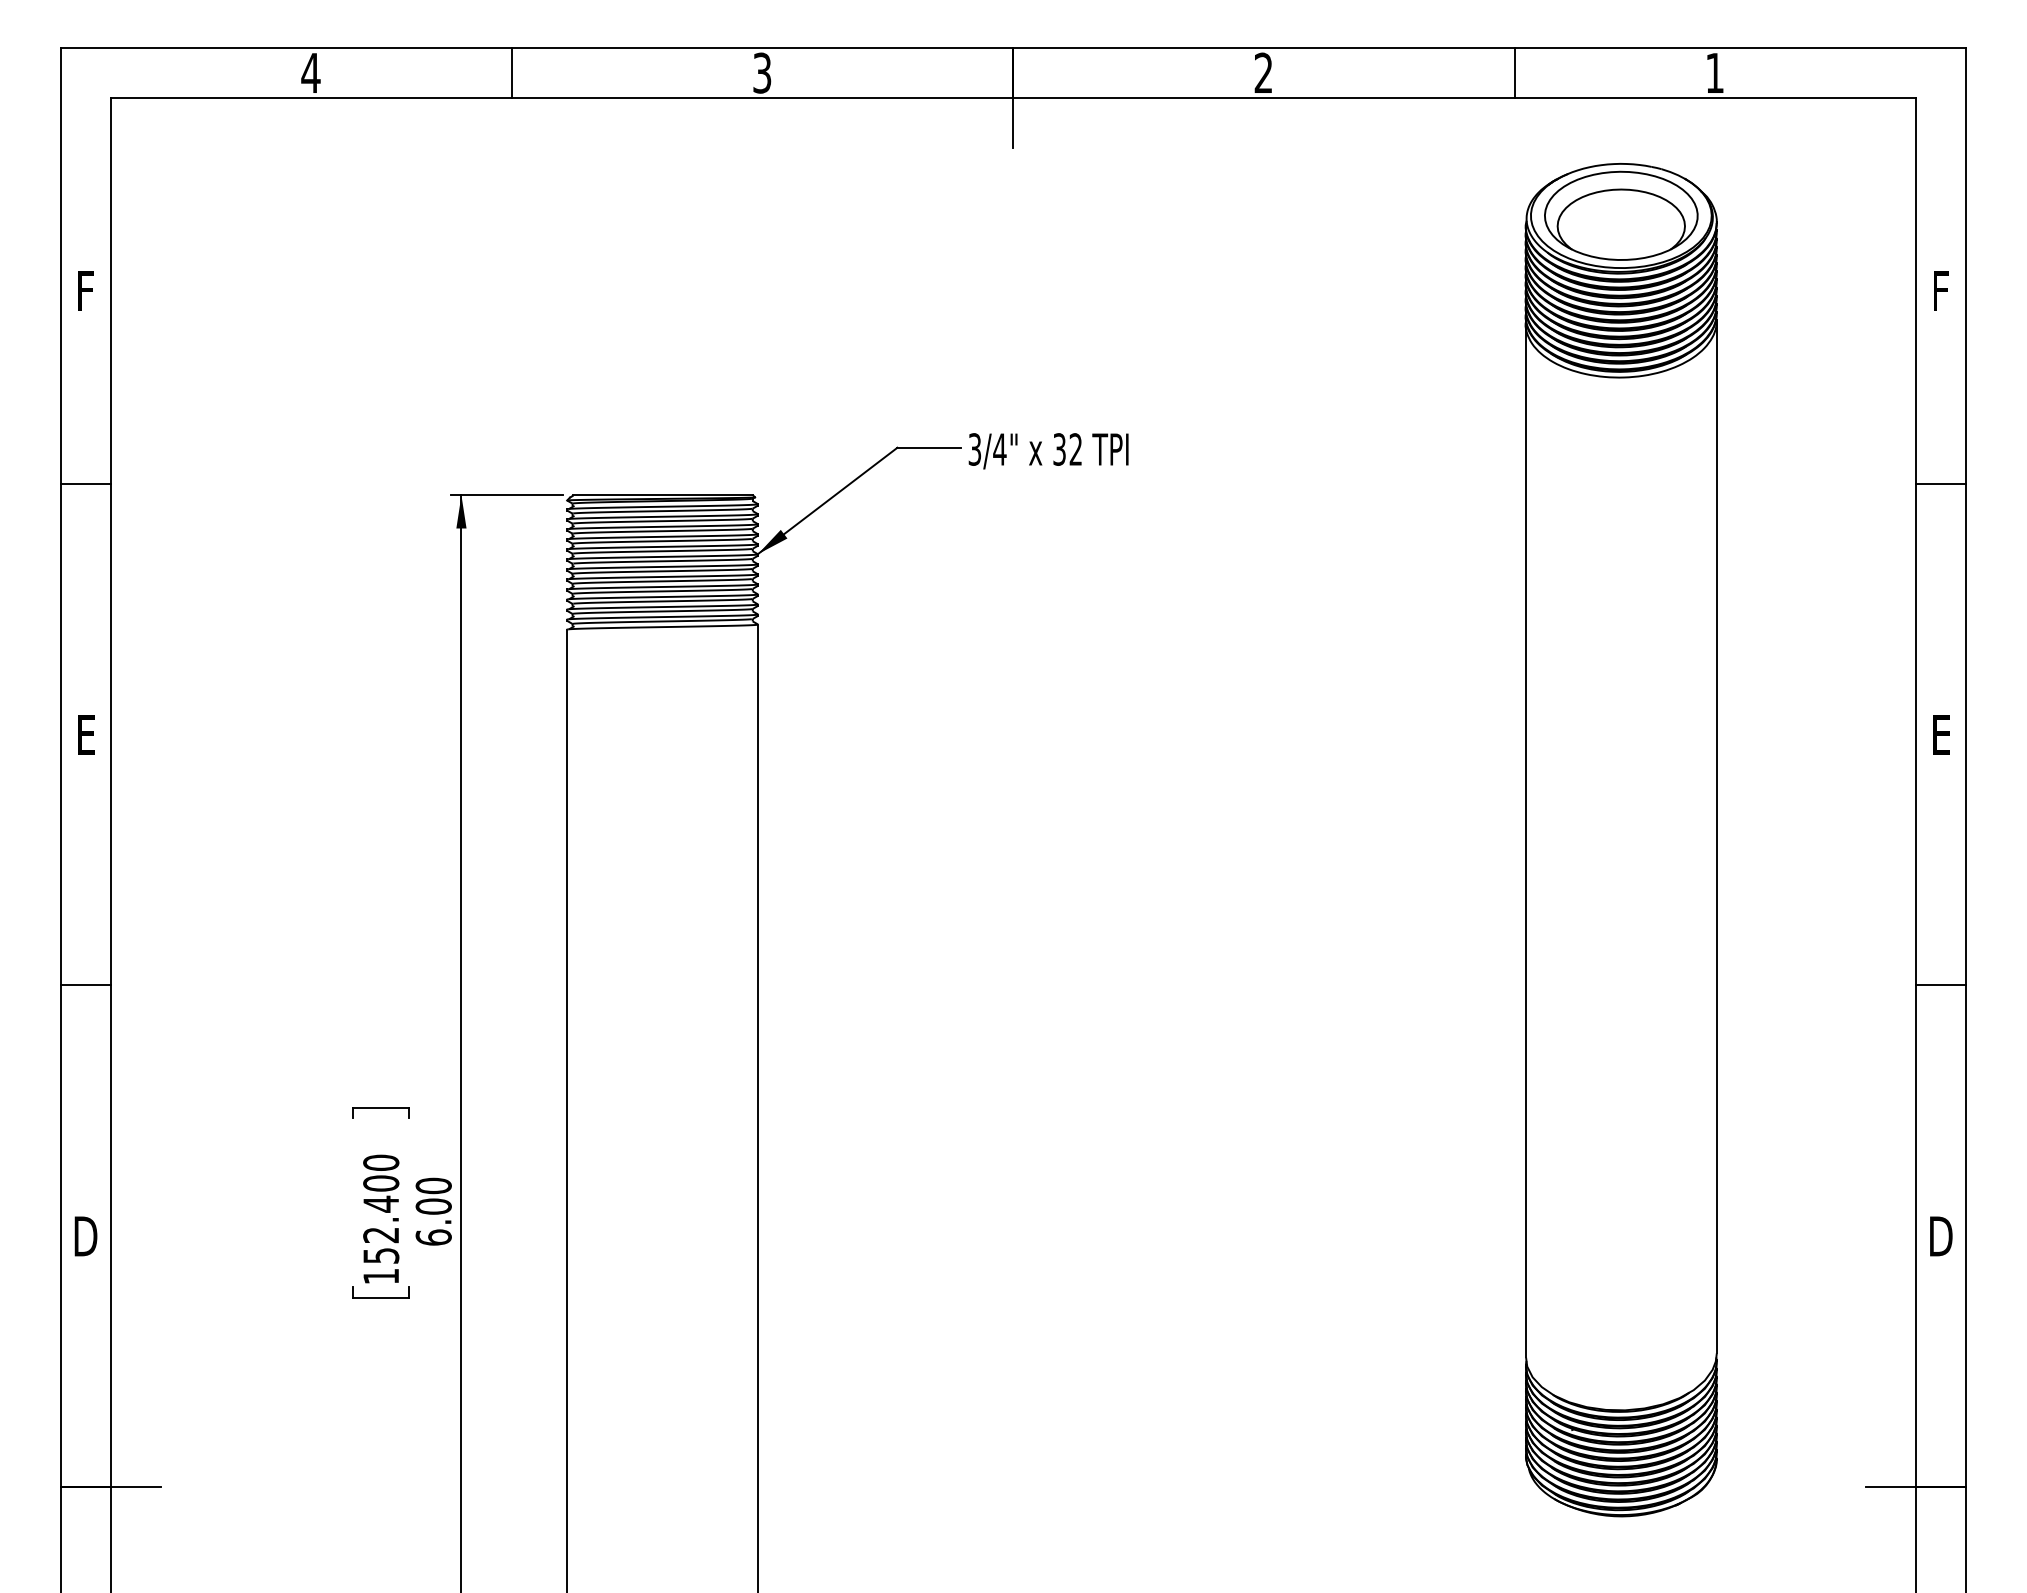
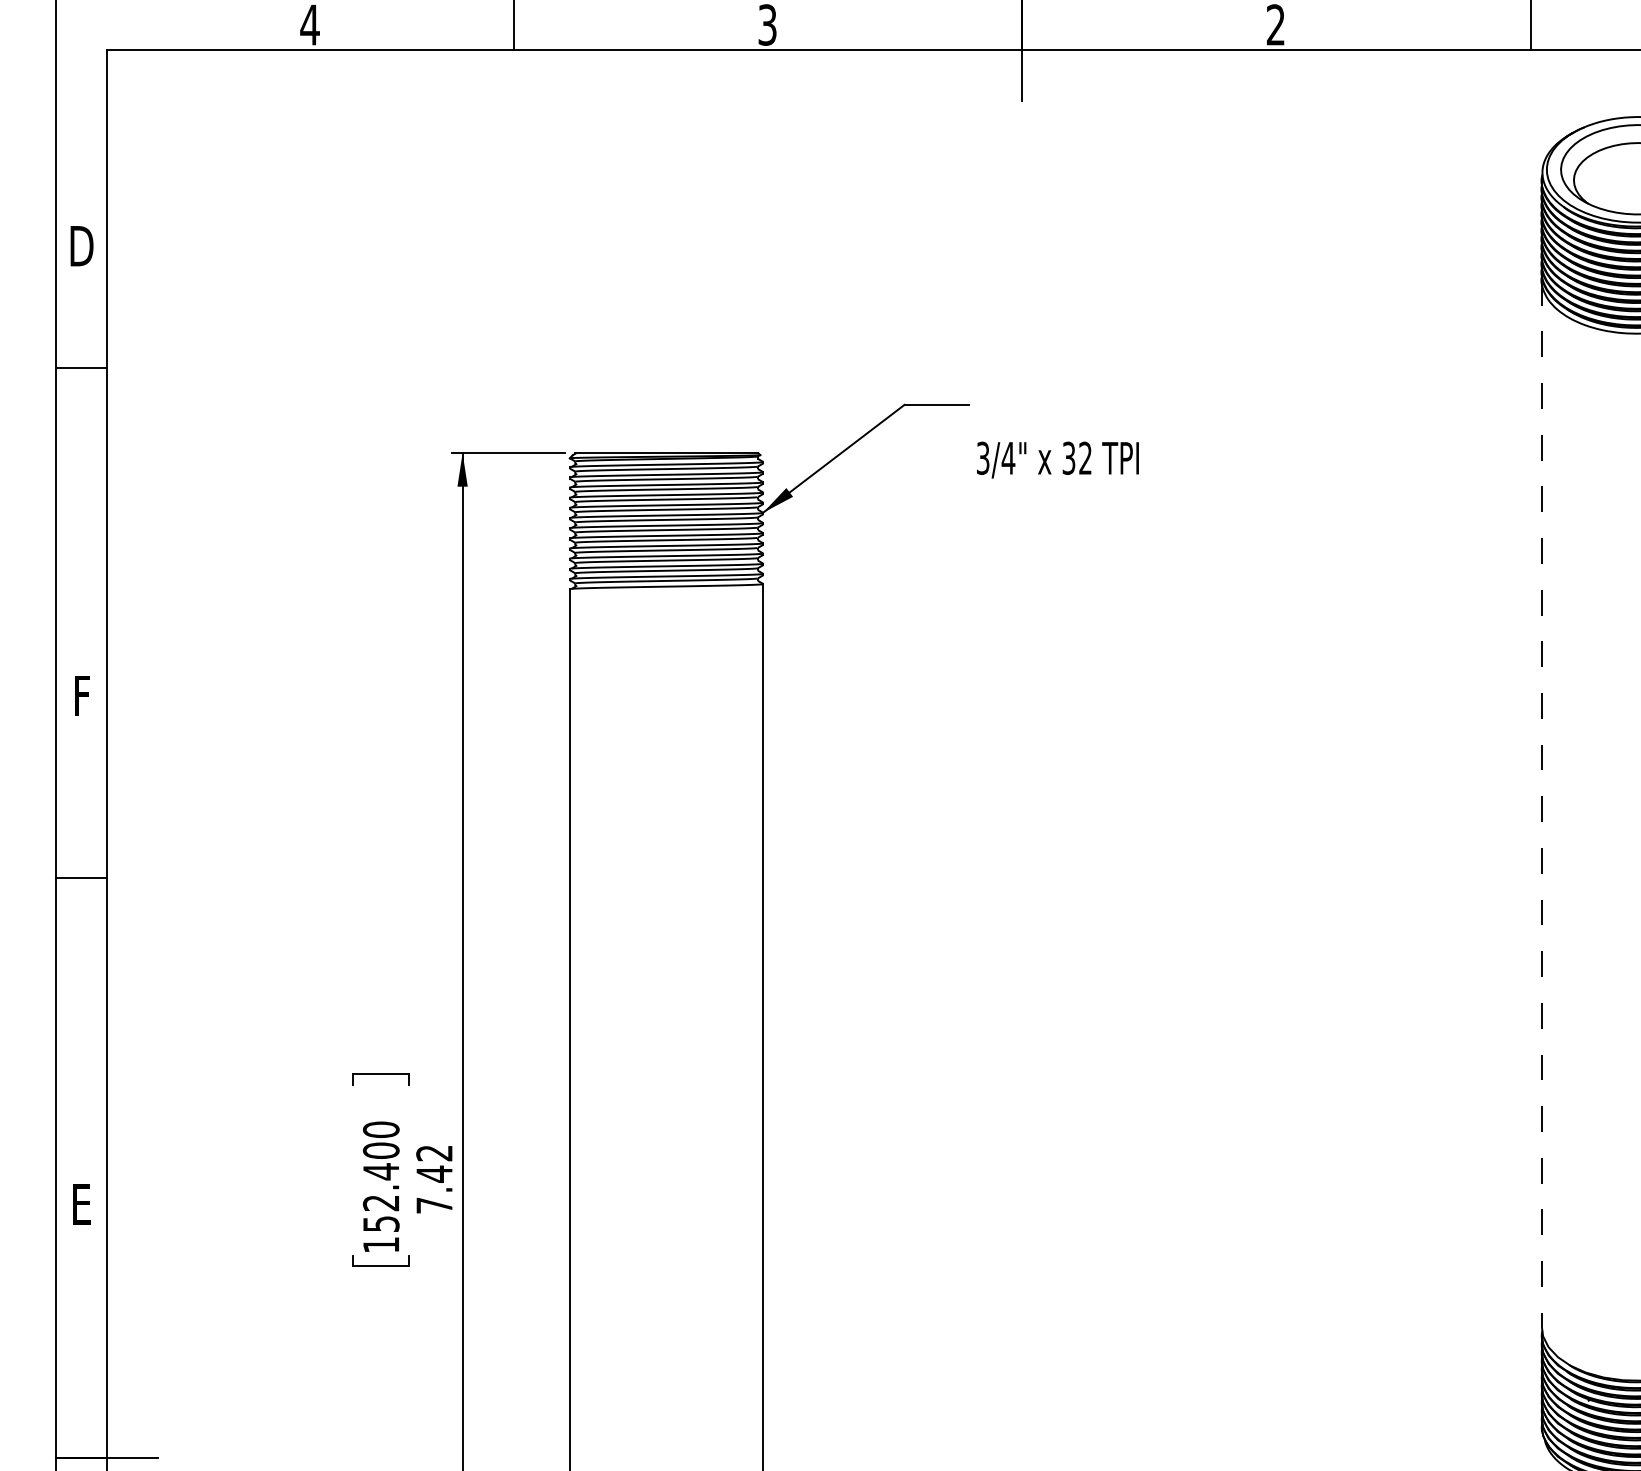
text: (85, 291) -> (81, 246), F -> D
text: (1048, 451) -> (1057, 460), moved
line: (85, 484) -> (81, 368), moved
text: (86, 734) -> (82, 695), E -> F
line: (1525, 841) -> (1541, 804), solid -> dashed
line: (85, 985) -> (81, 878), moved
text: (433, 1211) -> (434, 1179), 6.00 -> 7.42
text: (85, 1236) -> (81, 1204), D -> E

